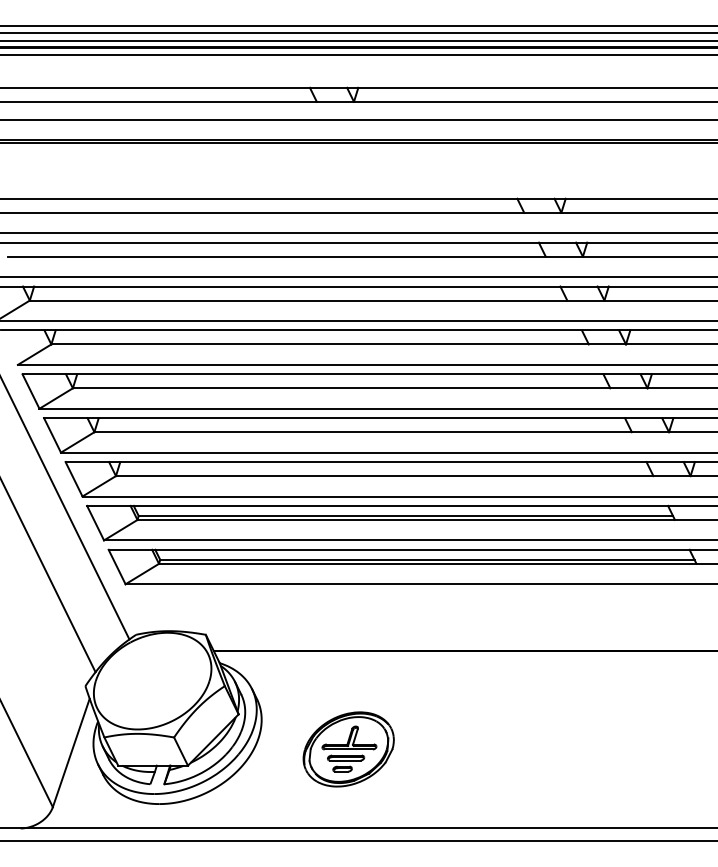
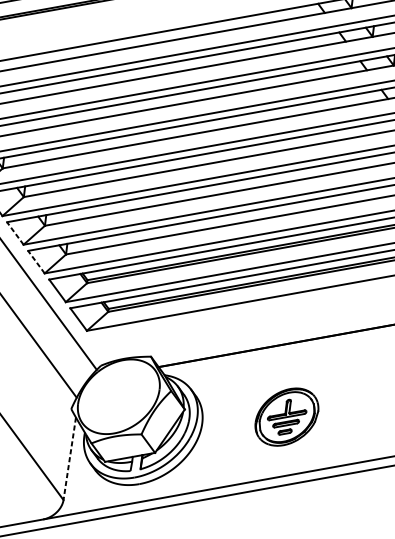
line: (52, 434) -> (15, 232), solid -> dashed
line: (73, 478) -> (35, 261), solid -> dashed
part: (348, 749) -> (286, 417), moved
line: (71, 753) -> (69, 459), solid -> dashed

